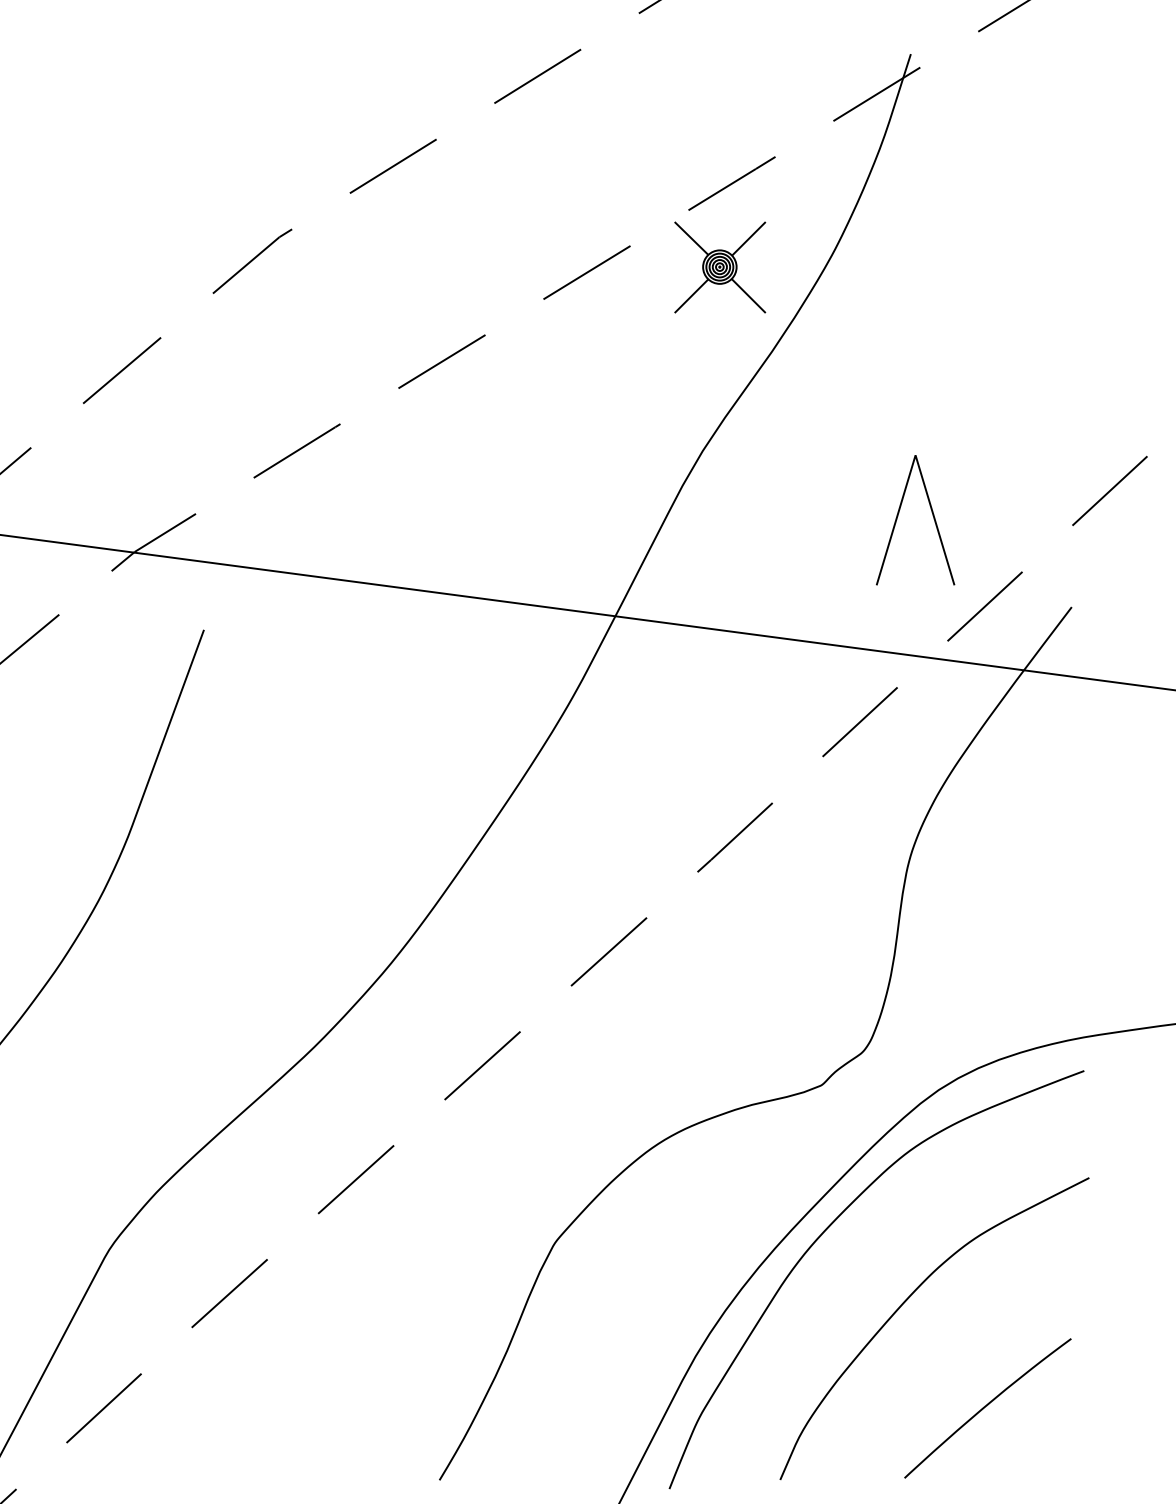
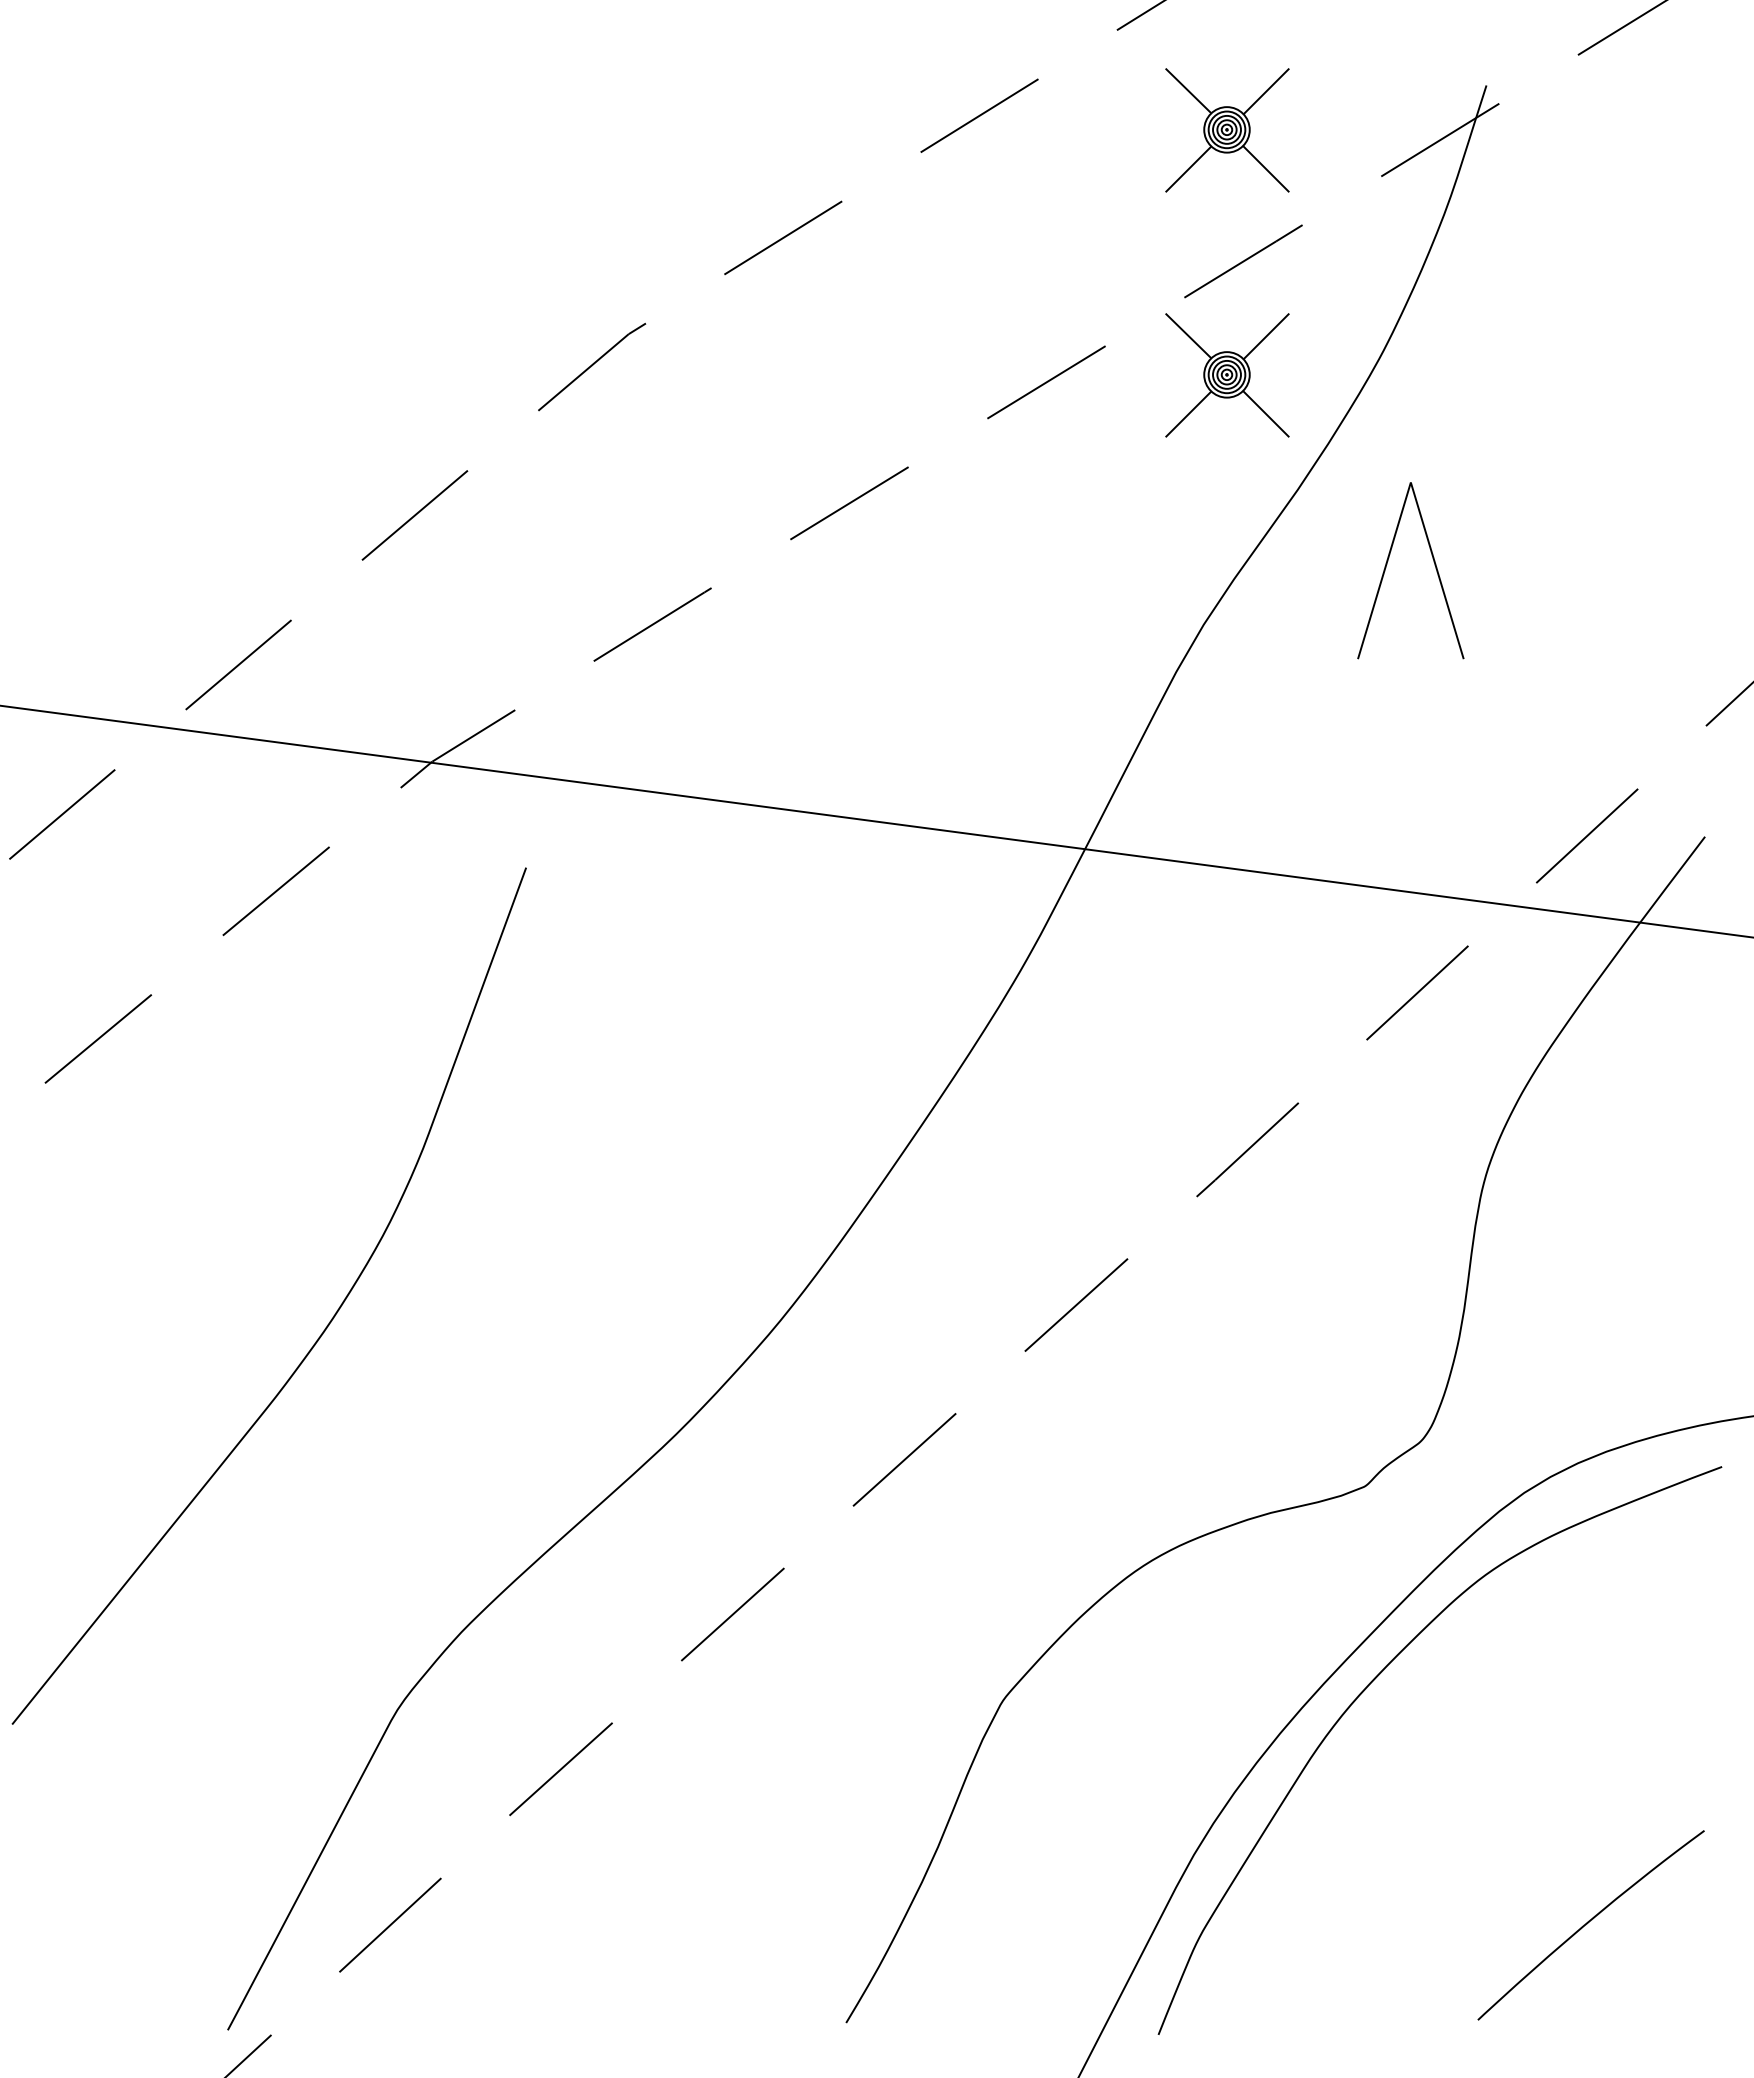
part: (720, 87) -> (1227, 130), added
line: (899, 513) -> (1388, 561), moved
curve: (907, 1300) -> (1481, 1778), removed

